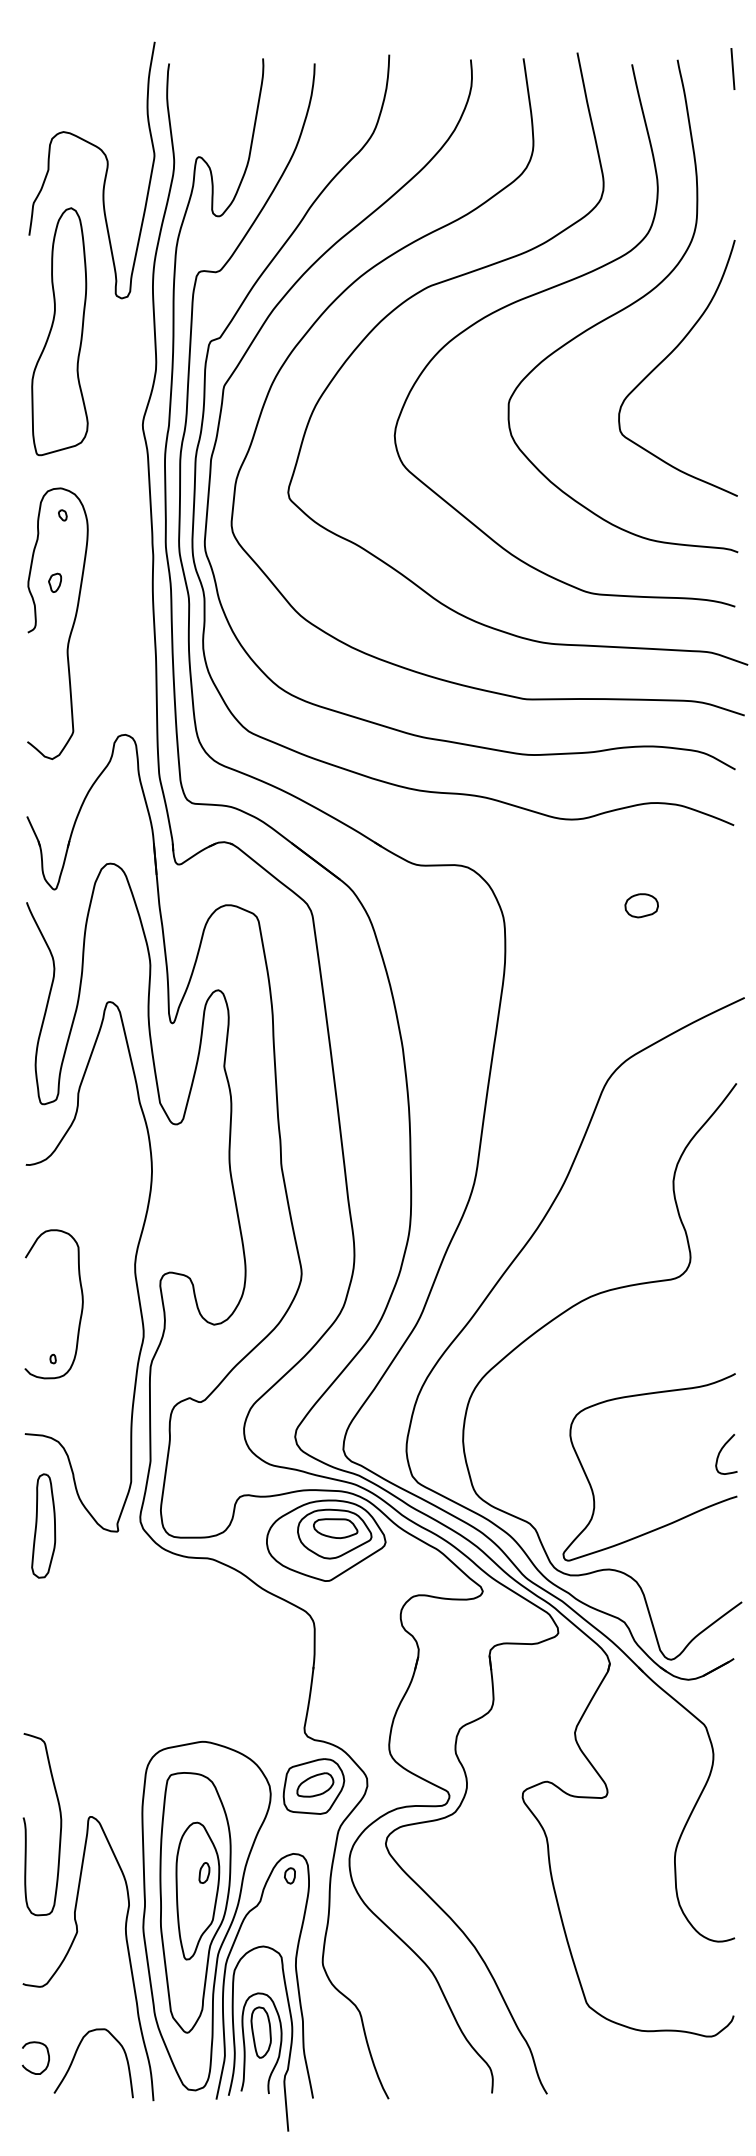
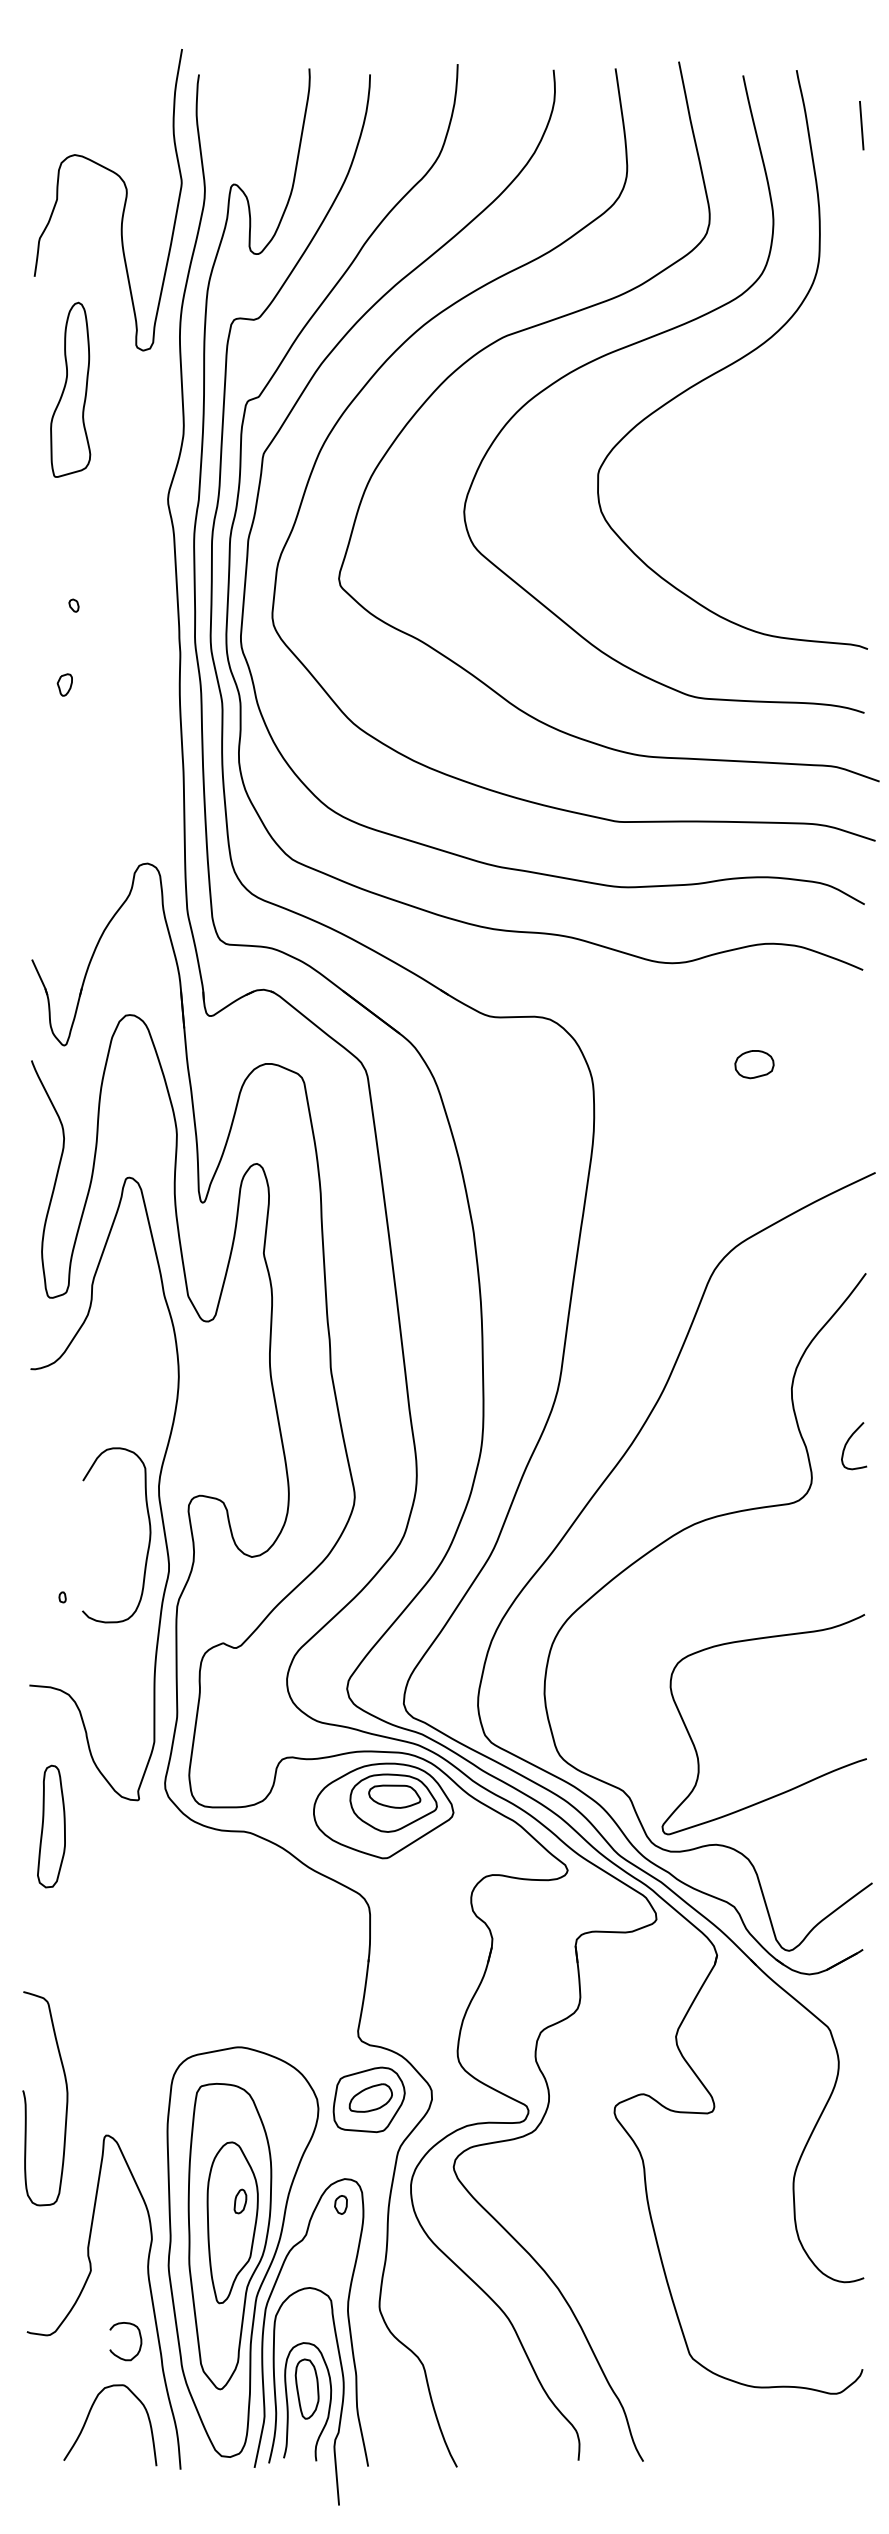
line: (732, 68) -> (861, 125), moved
part: (59, 331) -> (70, 389), size x0.6
curve: (667, 357) -> (784, 420), removed
curve: (71, 627) -> (84, 737), removed
curve: (81, 1304) -> (148, 1535), moved
curve: (721, 1451) -> (848, 1442), moved
part: (43, 1525) -> (51, 1825), moved
curve: (26, 1824) -> (26, 2098), moved
curve: (47, 2054) -> (139, 2337), moved

